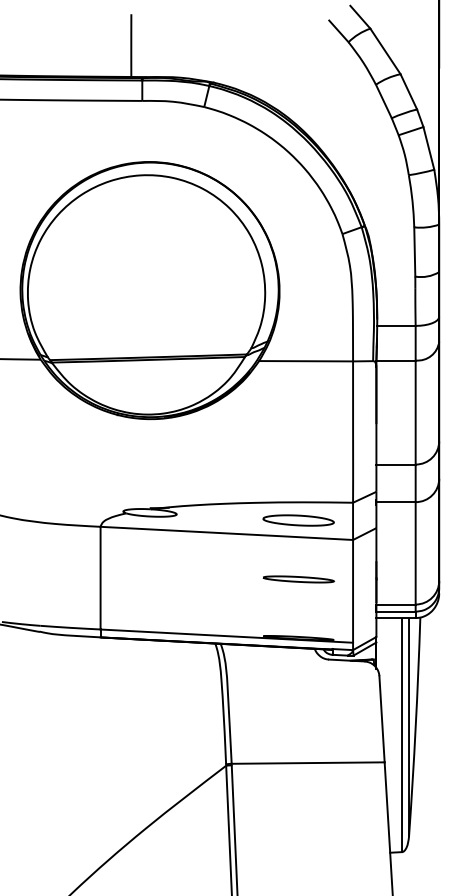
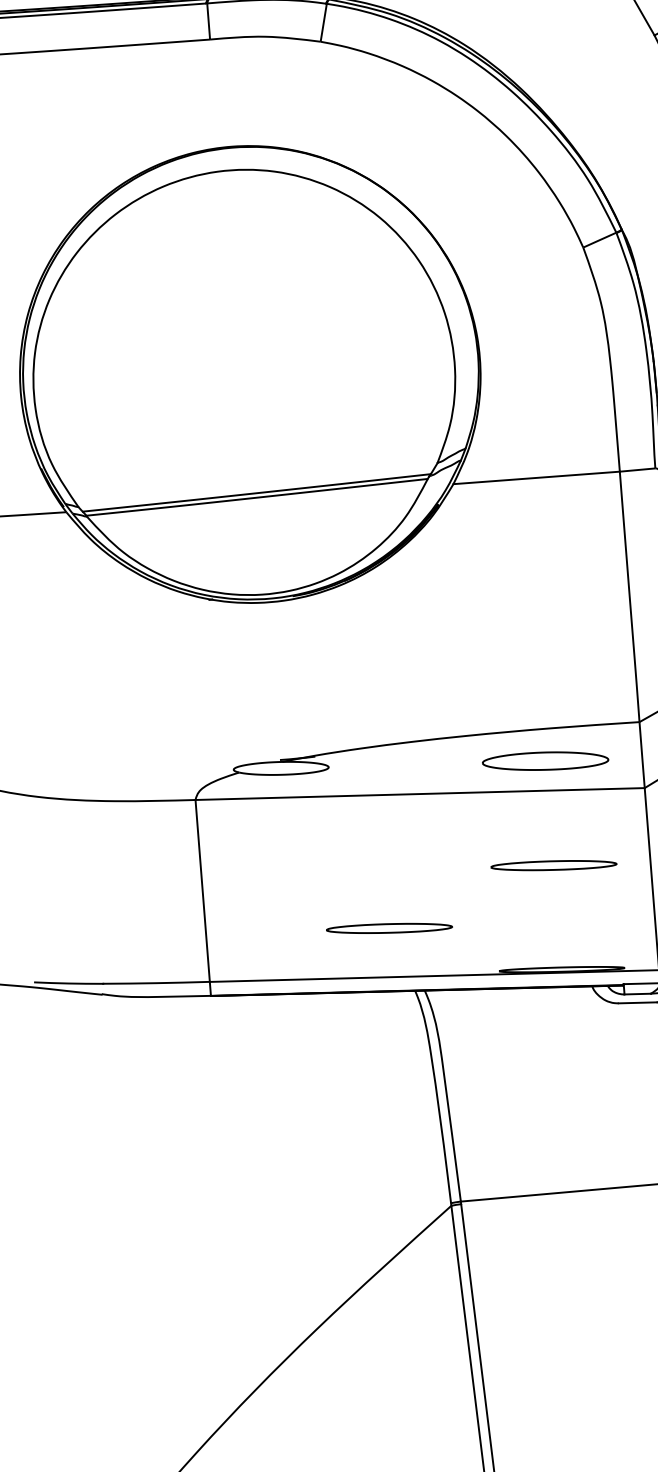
part: (203, 607) -> (389, 928), added

